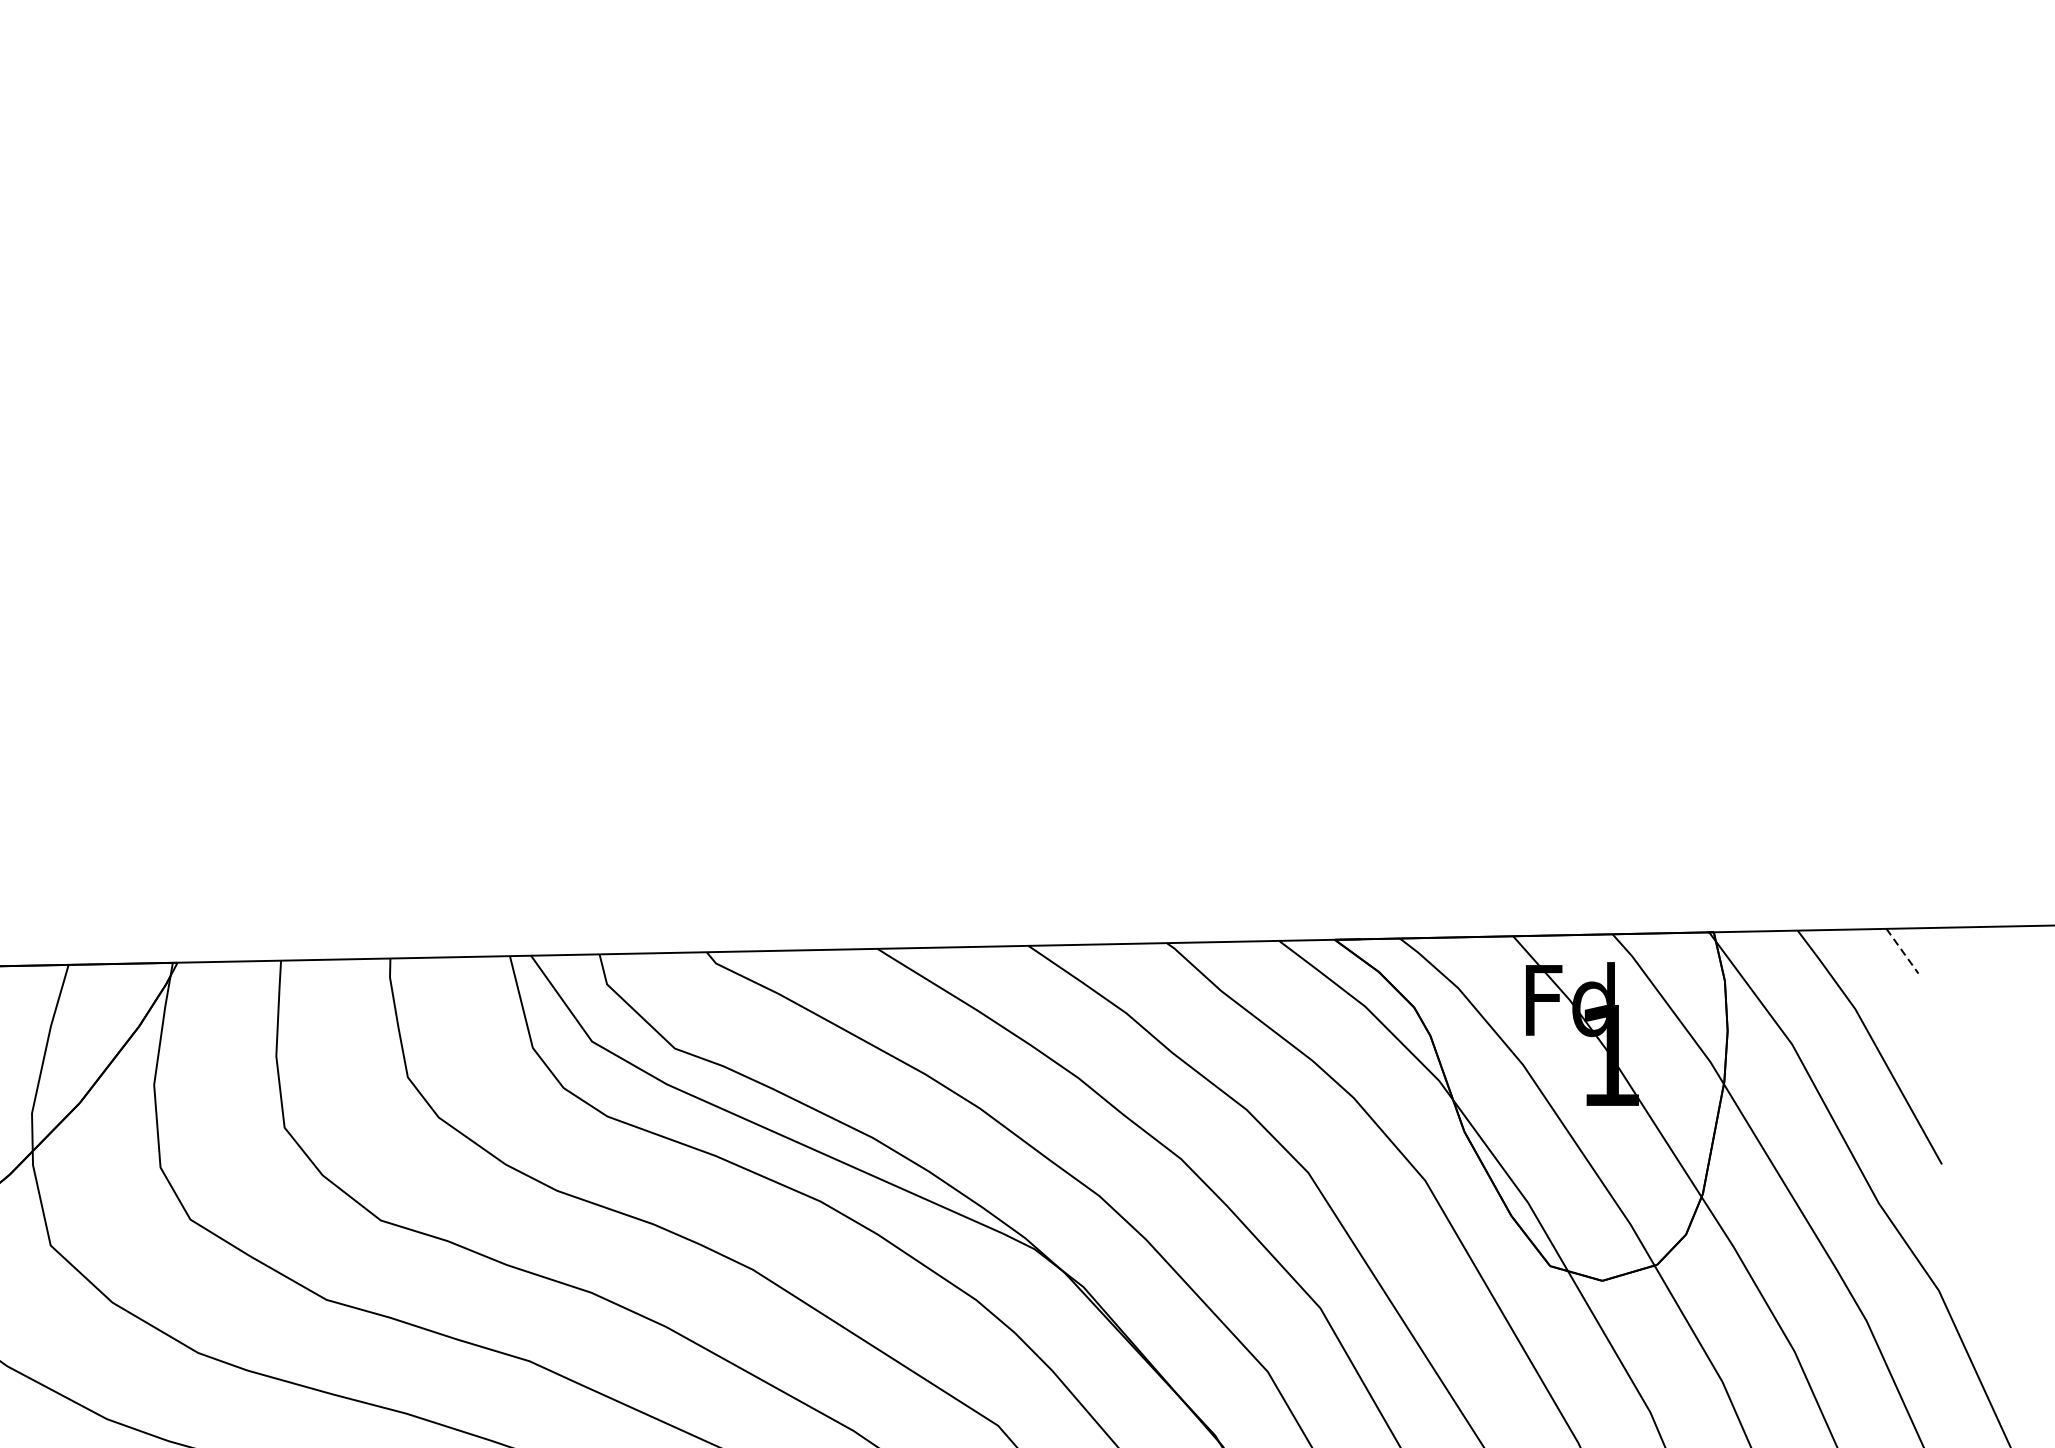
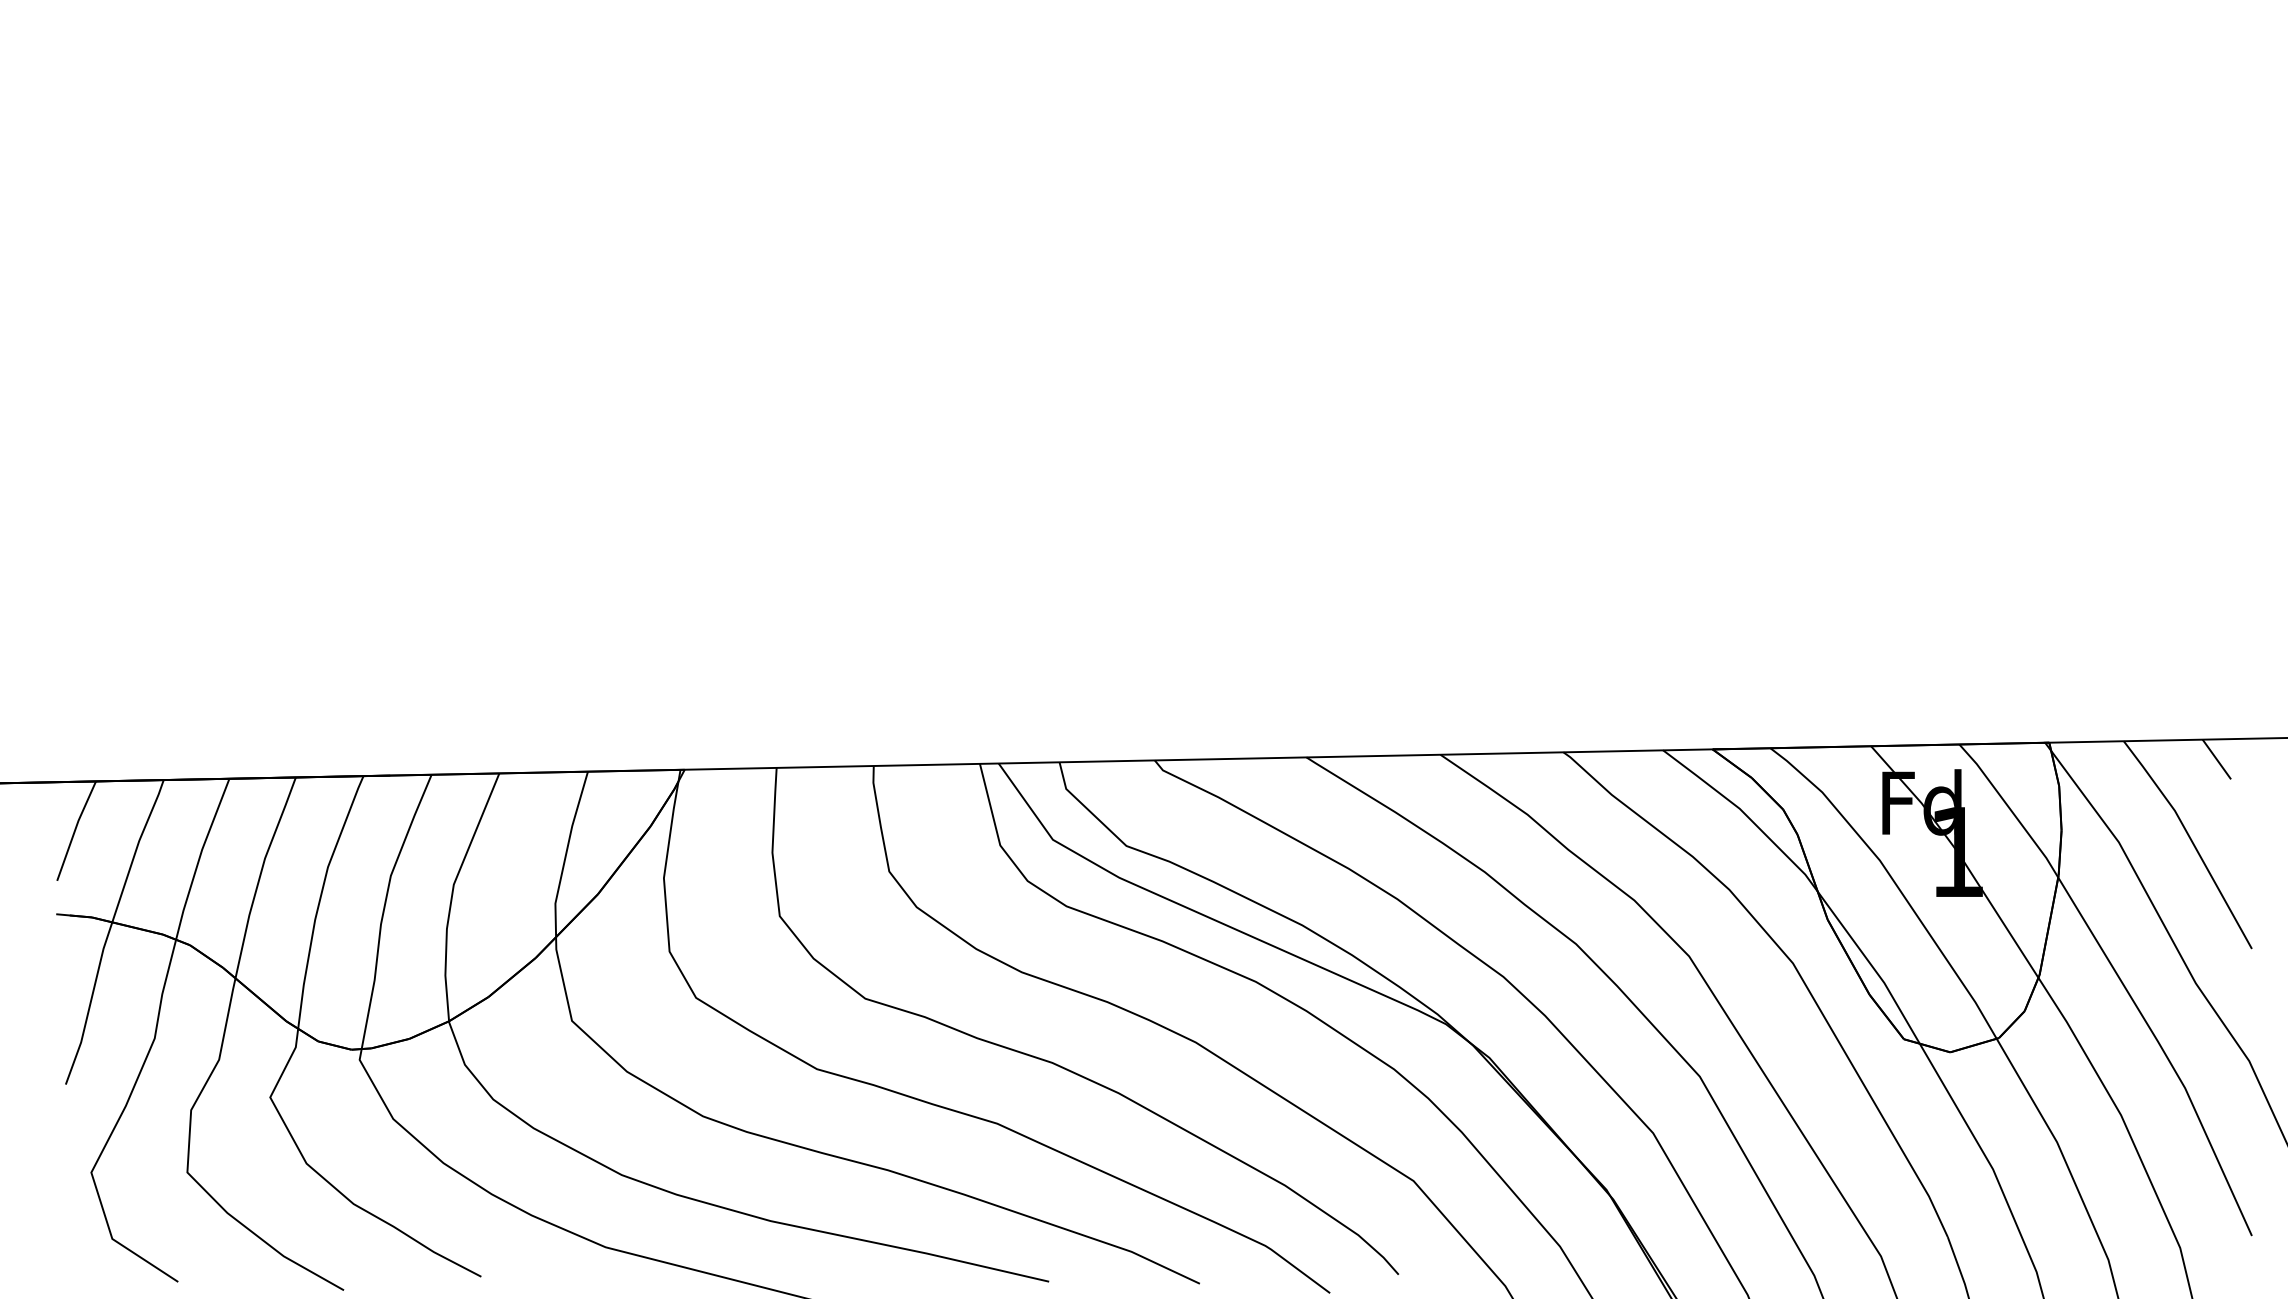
line: (1903, 951) -> (2217, 759), dashed -> solid

